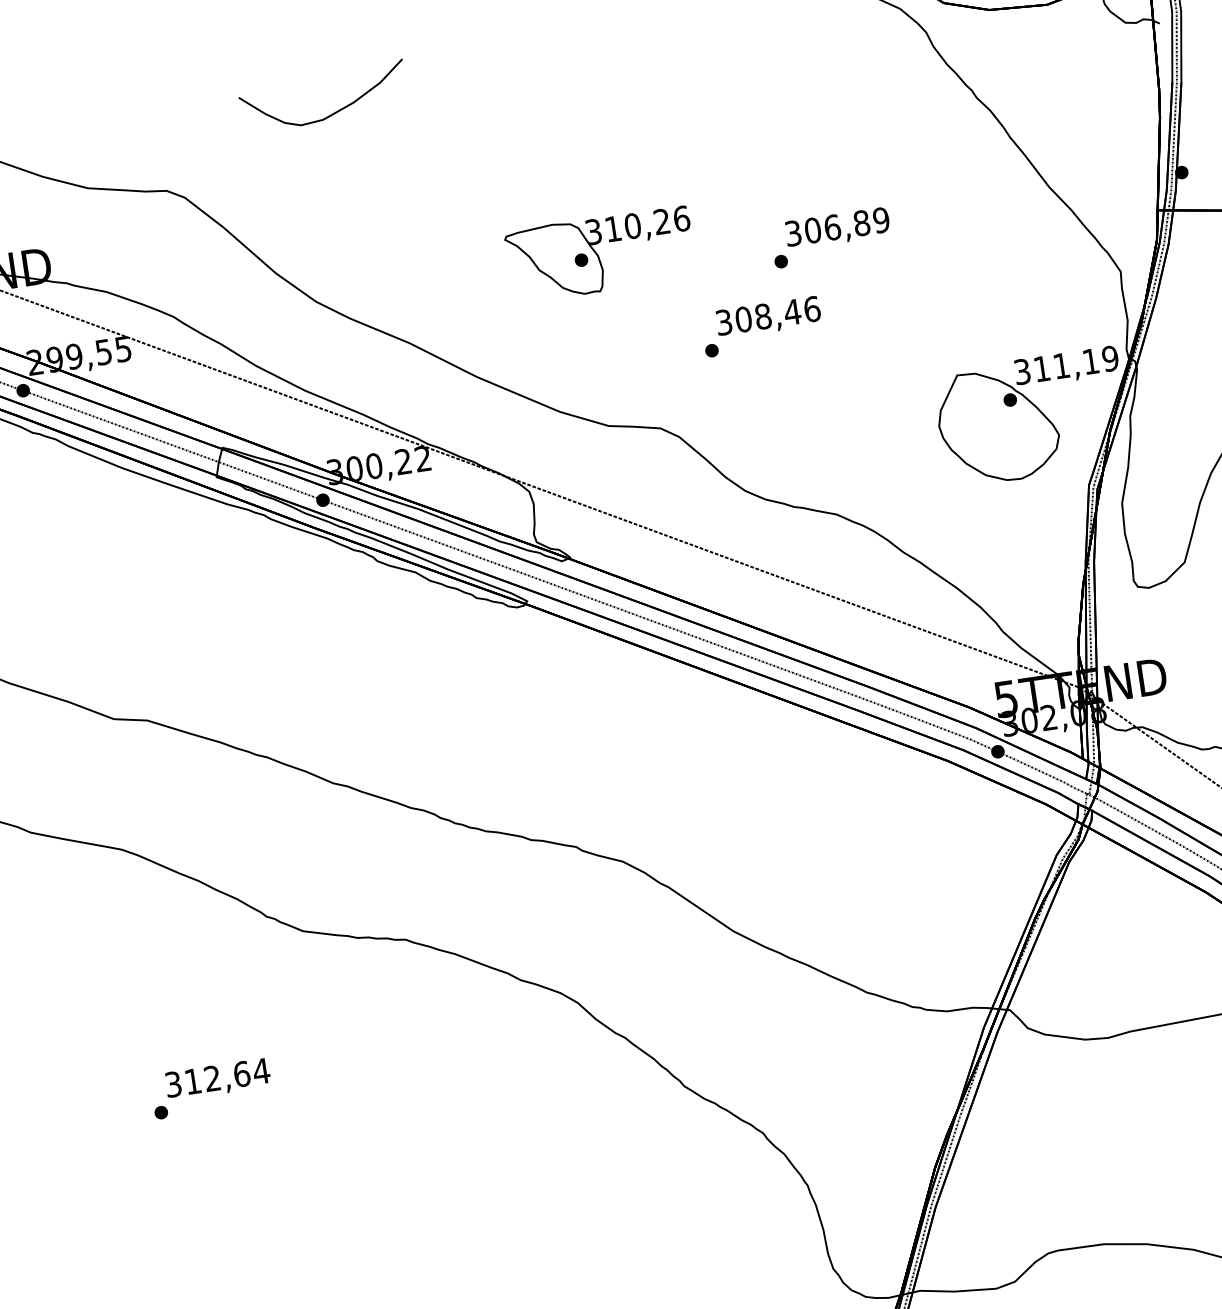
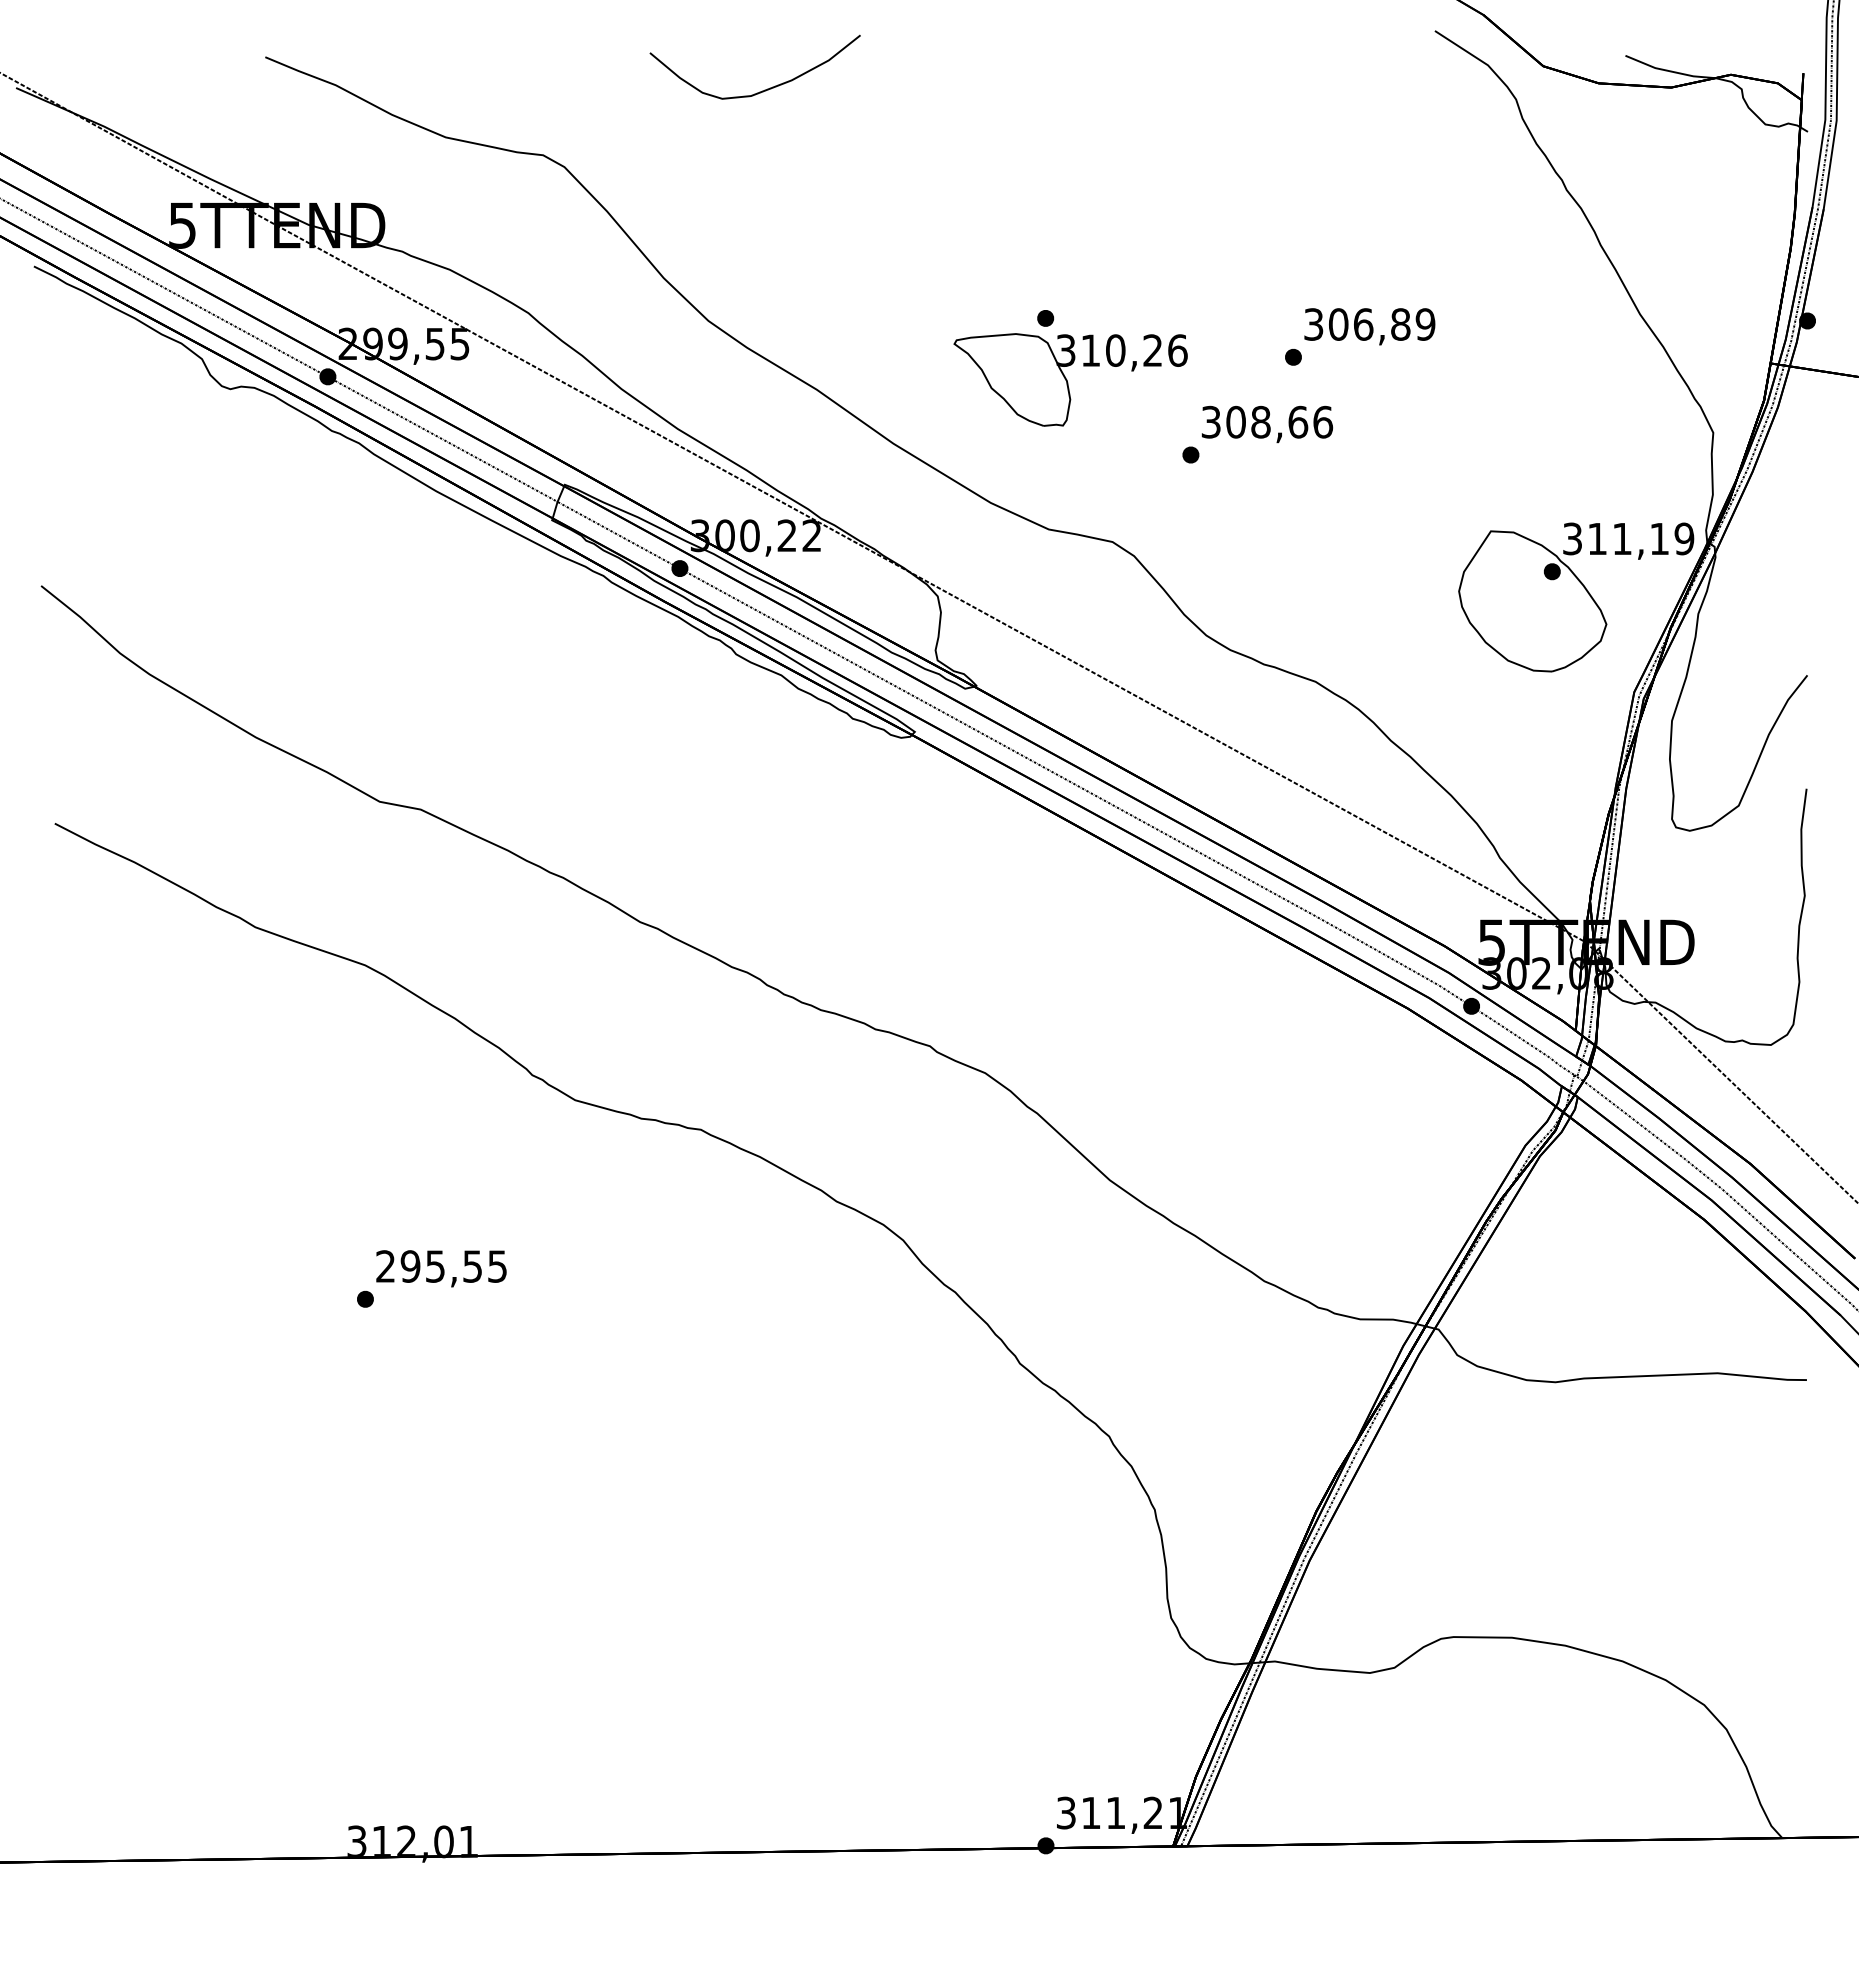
part: (600, 254) -> (1070, 379), moved
text: (791, 311) -> (1297, 421), 308,46 -> 308,66
text: (217, 1077) -> (441, 1266), 312,64 -> 295,55

